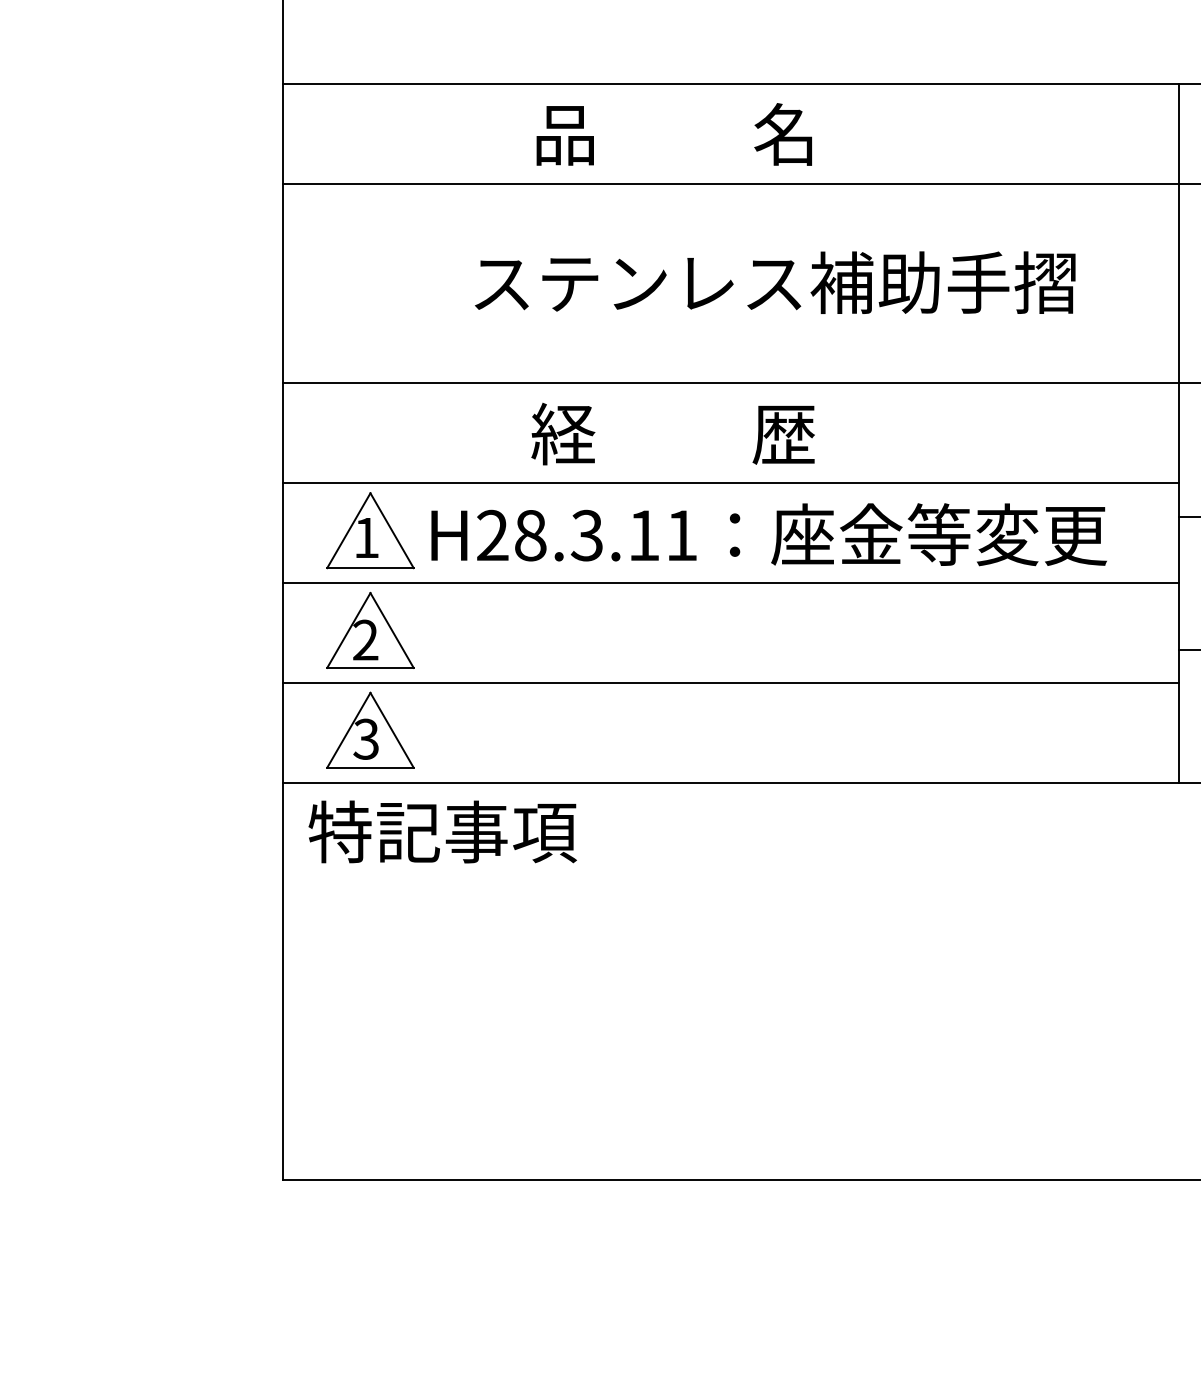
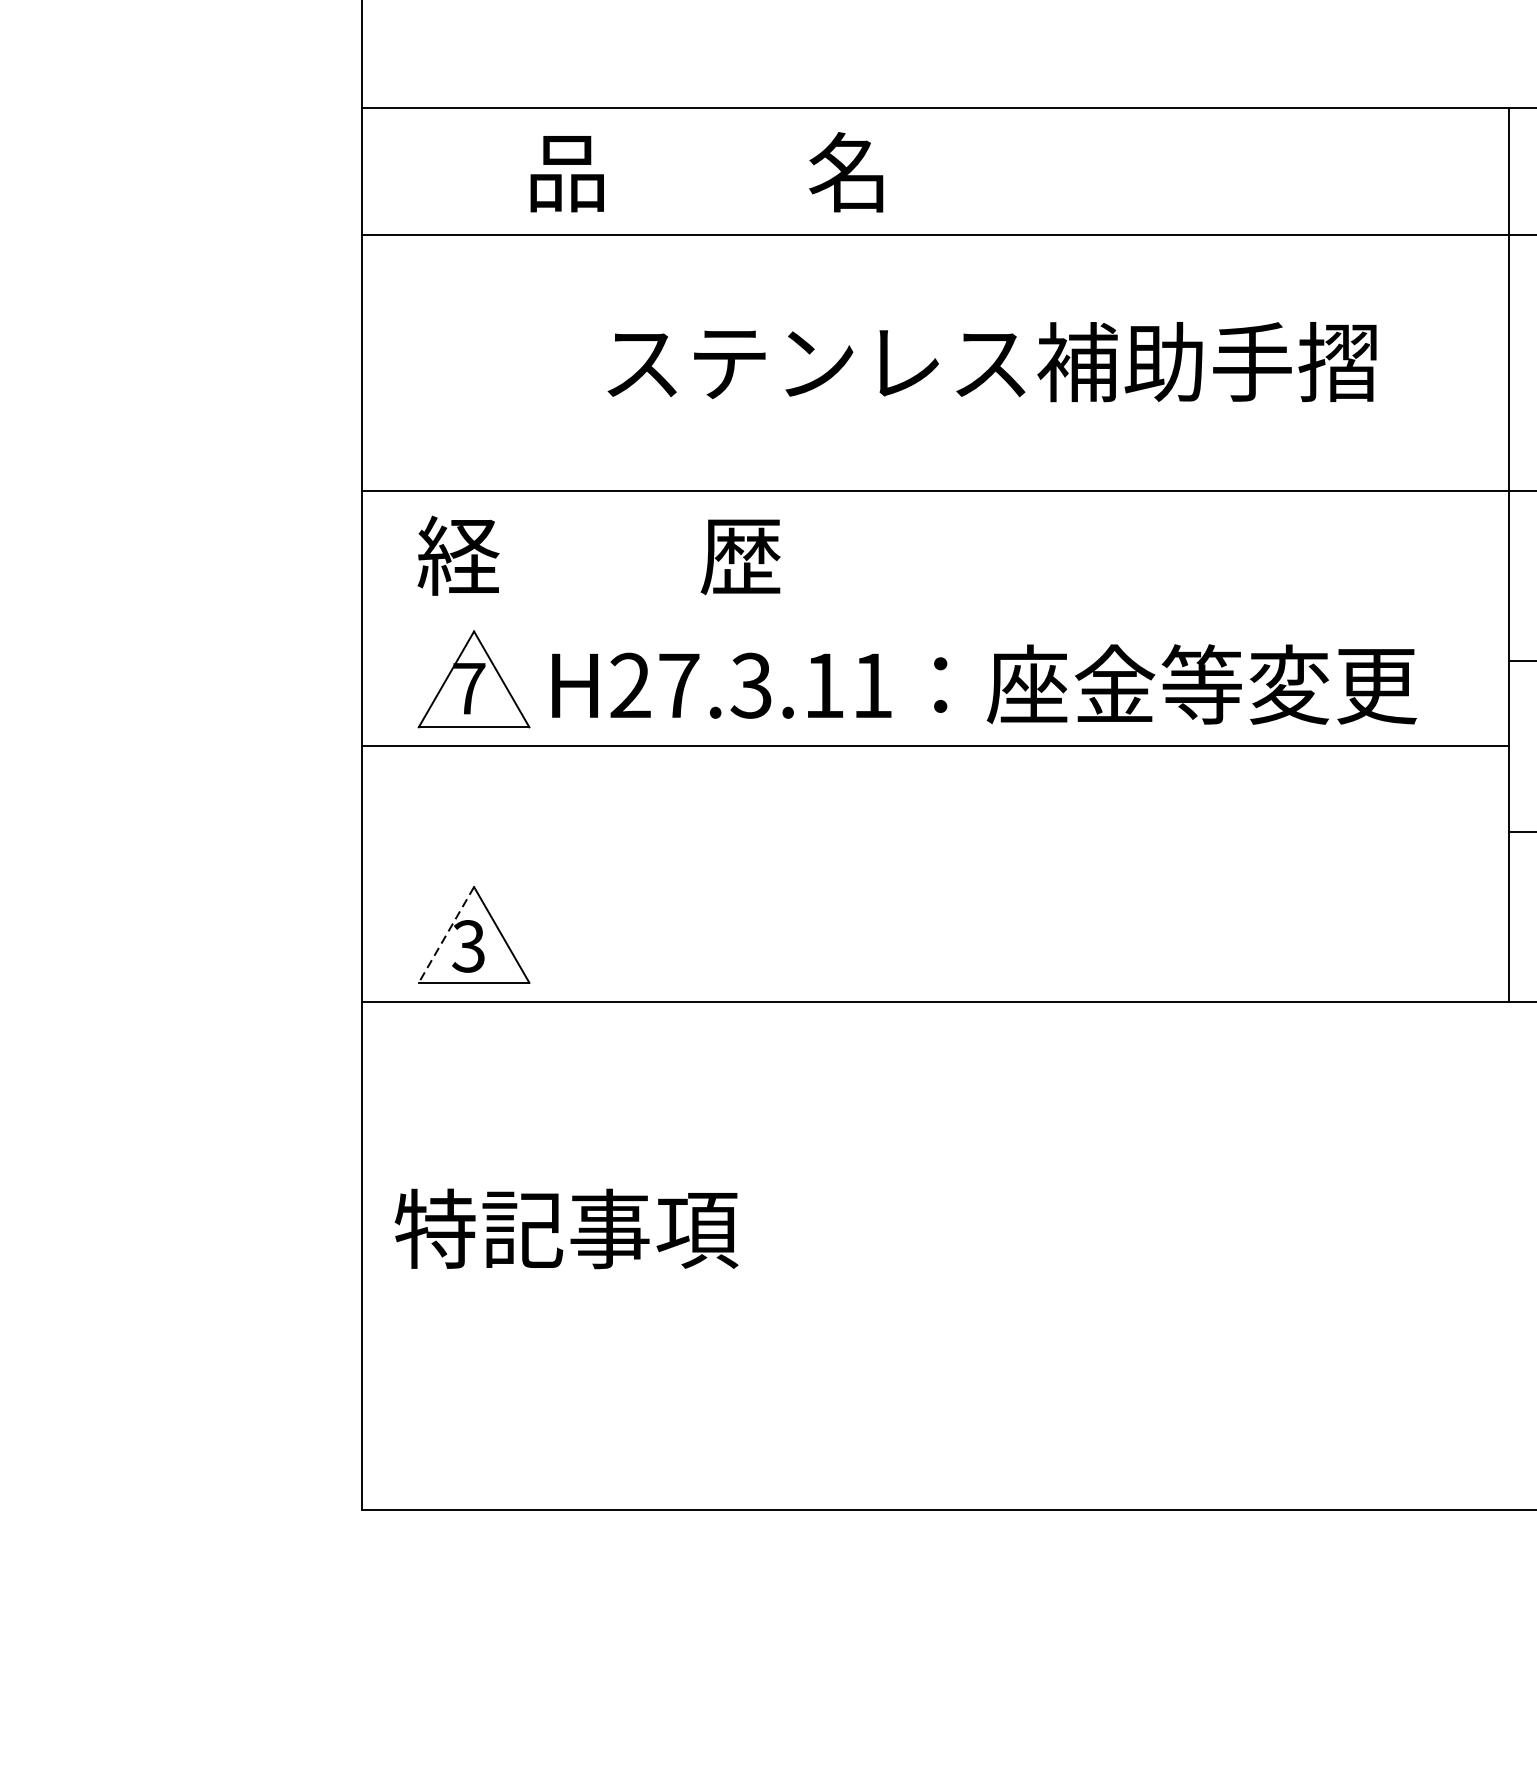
text: (673, 134) -> (705, 172), moved
text: (672, 433) -> (598, 555), moved
line: (731, 483) -> (936, 619), removed
text: (530, 535) -> (678, 685), H28.3.11 -> H27.3.11
text: (366, 537) -> (469, 688), 1 -> 7
part: (370, 629) -> (474, 805), removed
line: (731, 682) -> (936, 873), removed
line: (348, 730) -> (445, 935), solid -> dashed
text: (442, 831) -> (566, 1228), moved

